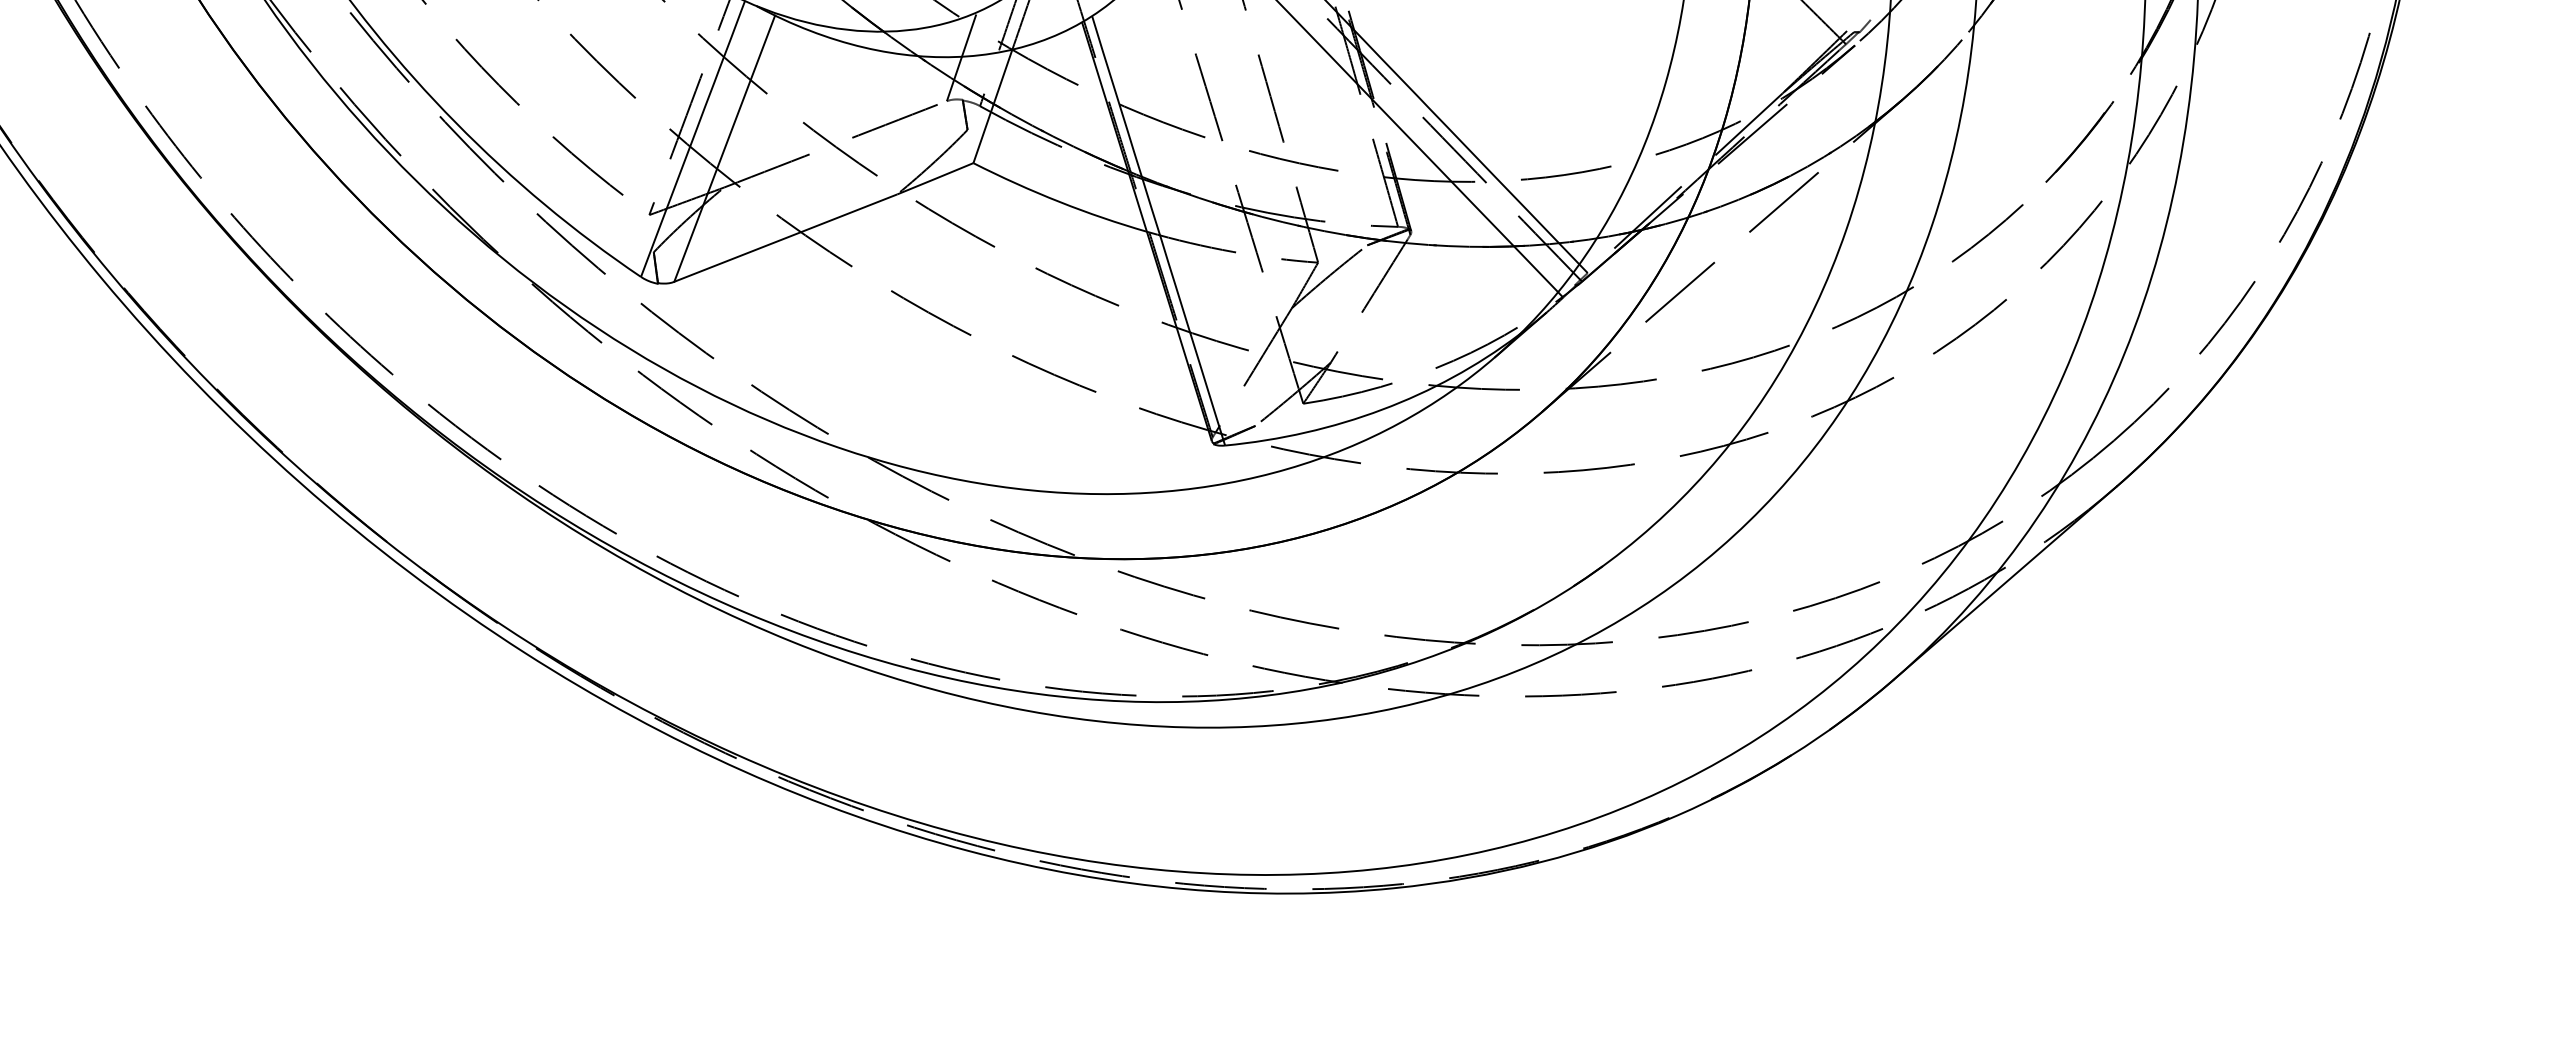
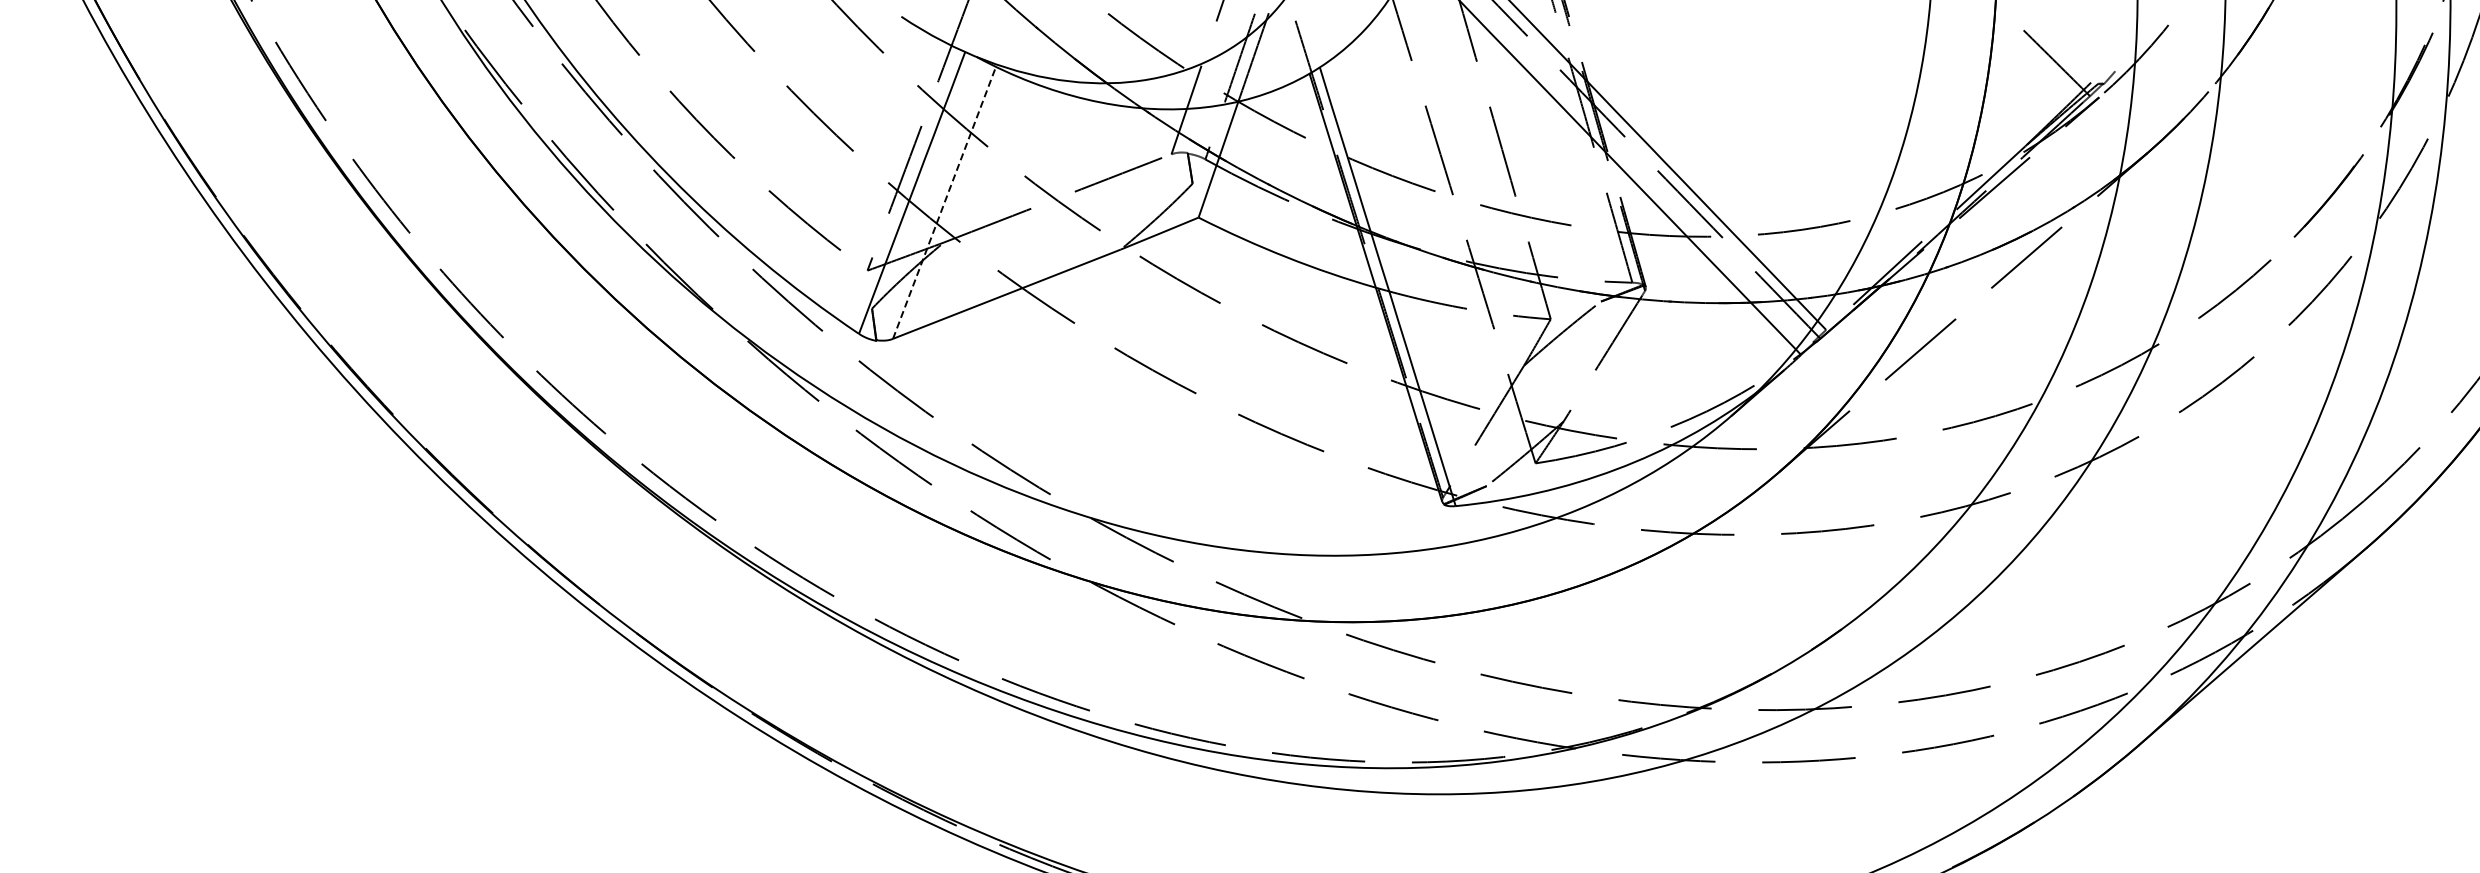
line: (724, 148) -> (944, 202), solid -> dashed

